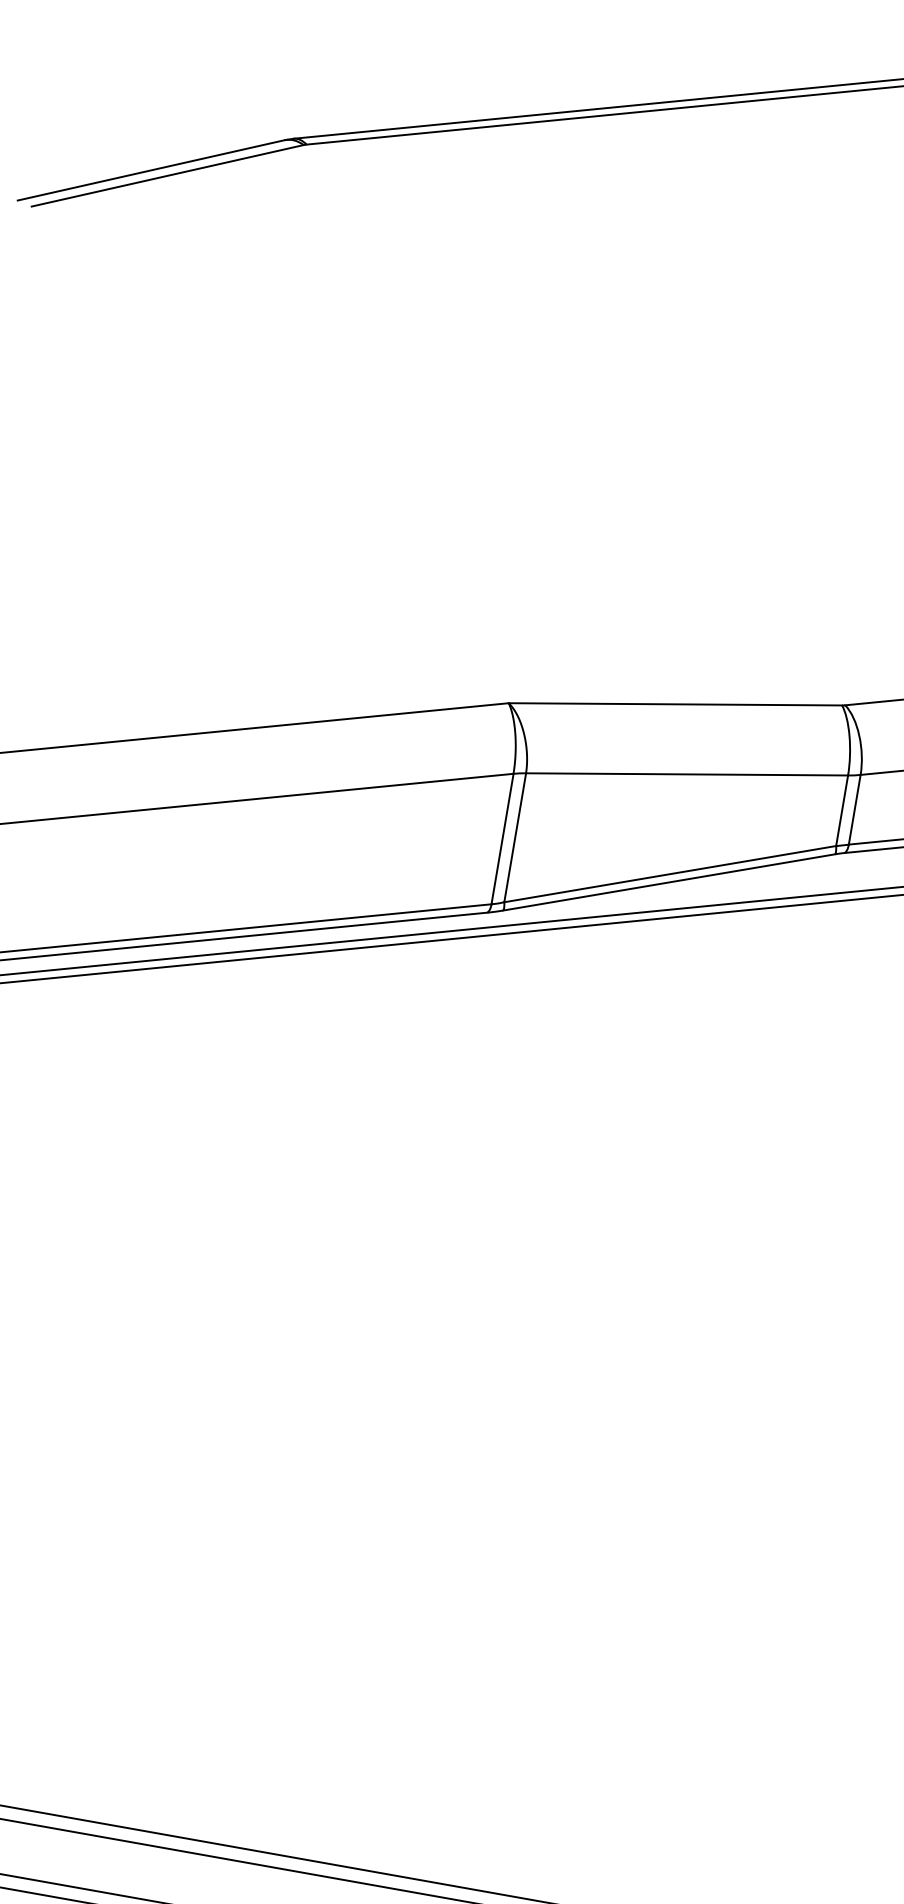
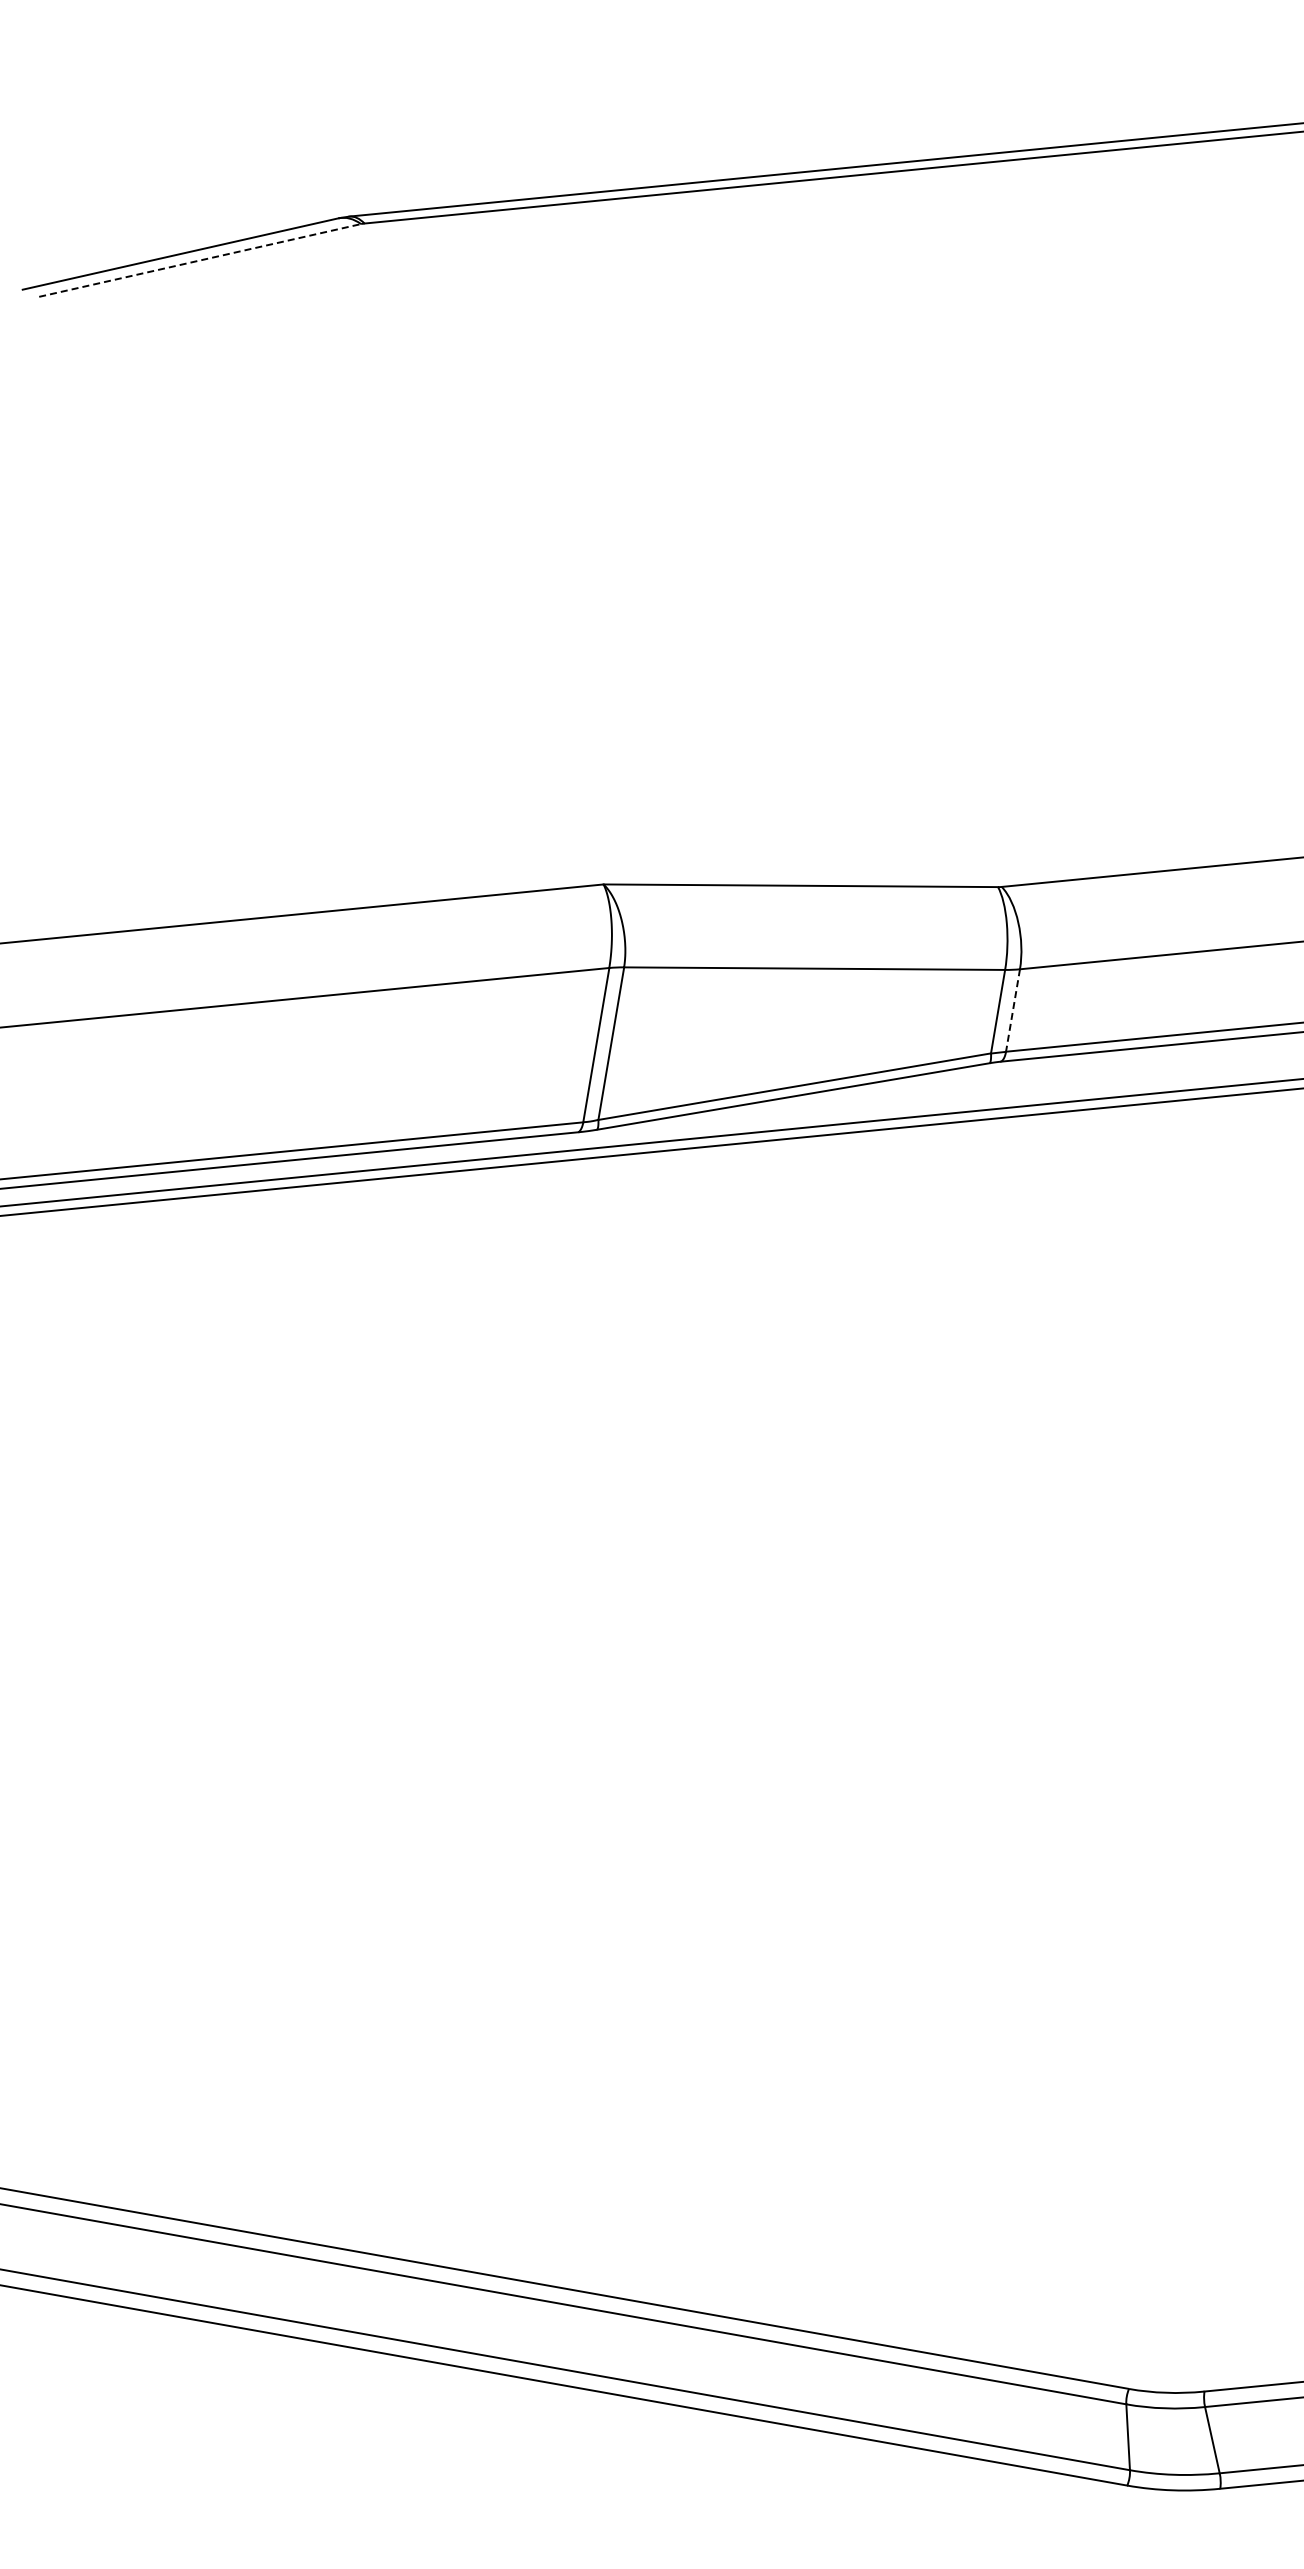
line: (168, 175) -> (200, 260), solid -> dashed
line: (855, 809) -> (1013, 1010), solid -> dashed

